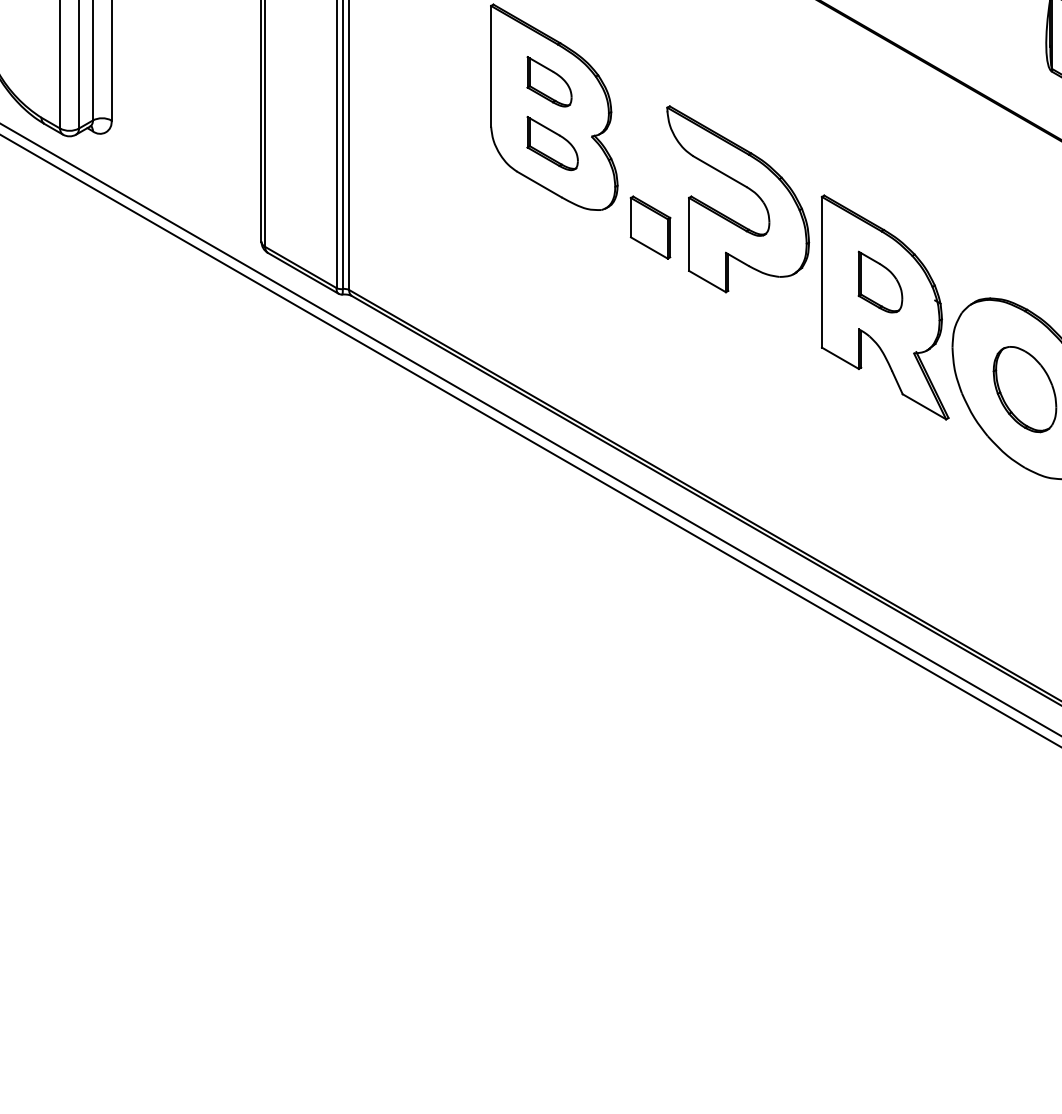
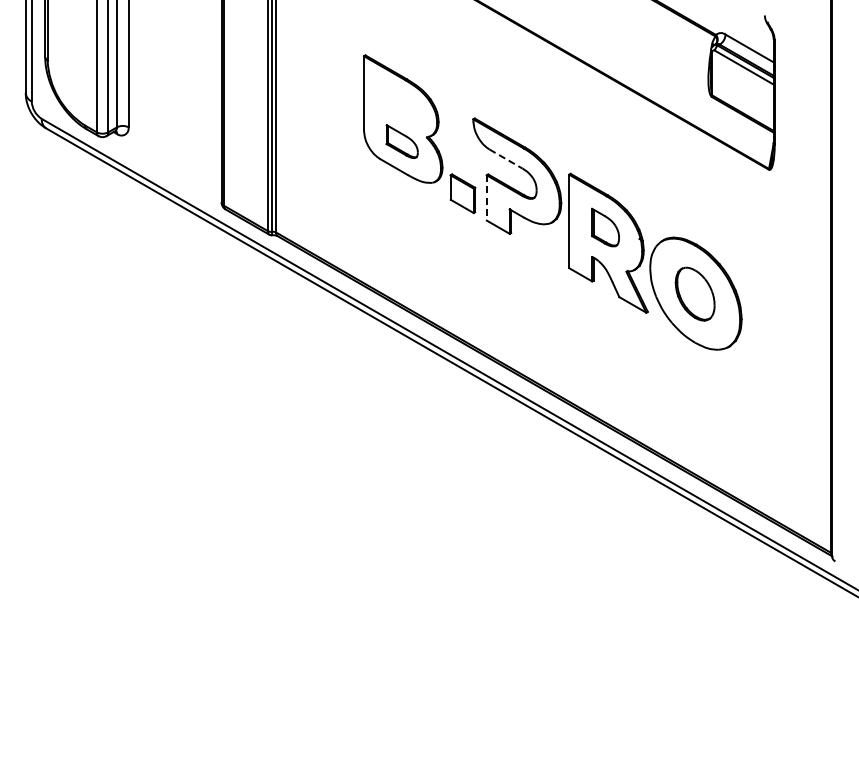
part: (548, 80) -> (399, 102), removed
line: (720, 172) -> (506, 159), solid -> dashed
line: (688, 233) -> (486, 197), solid -> dashed

